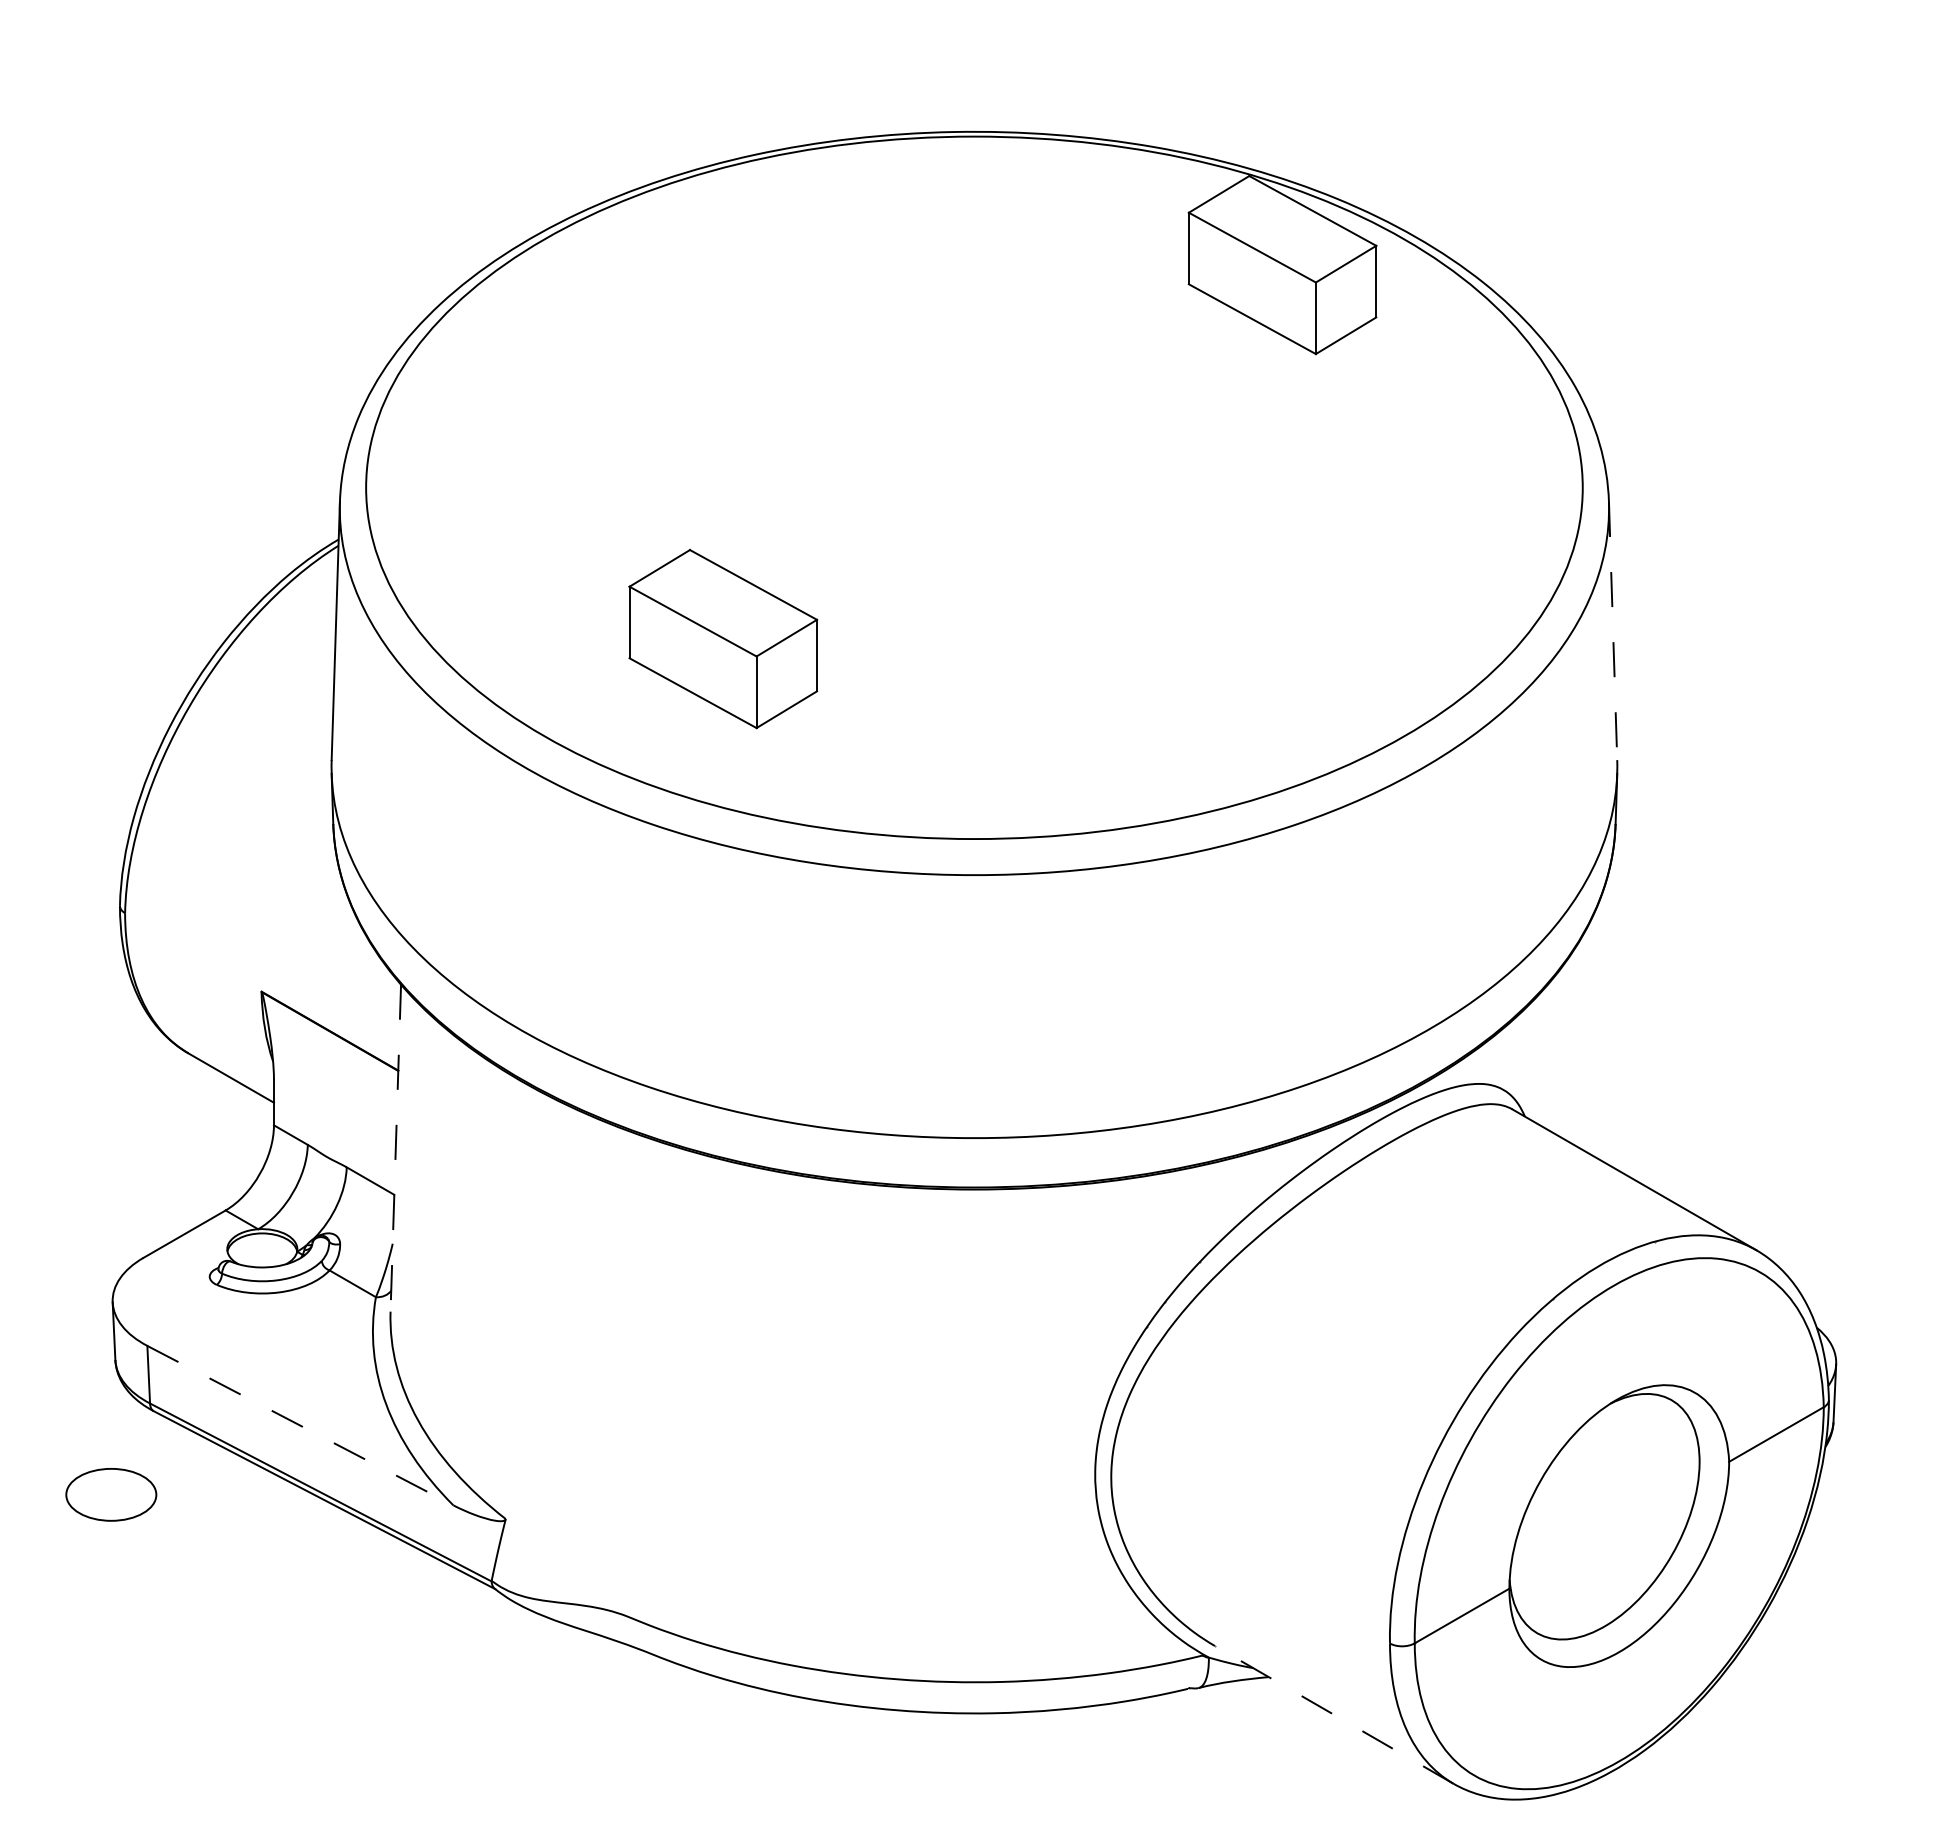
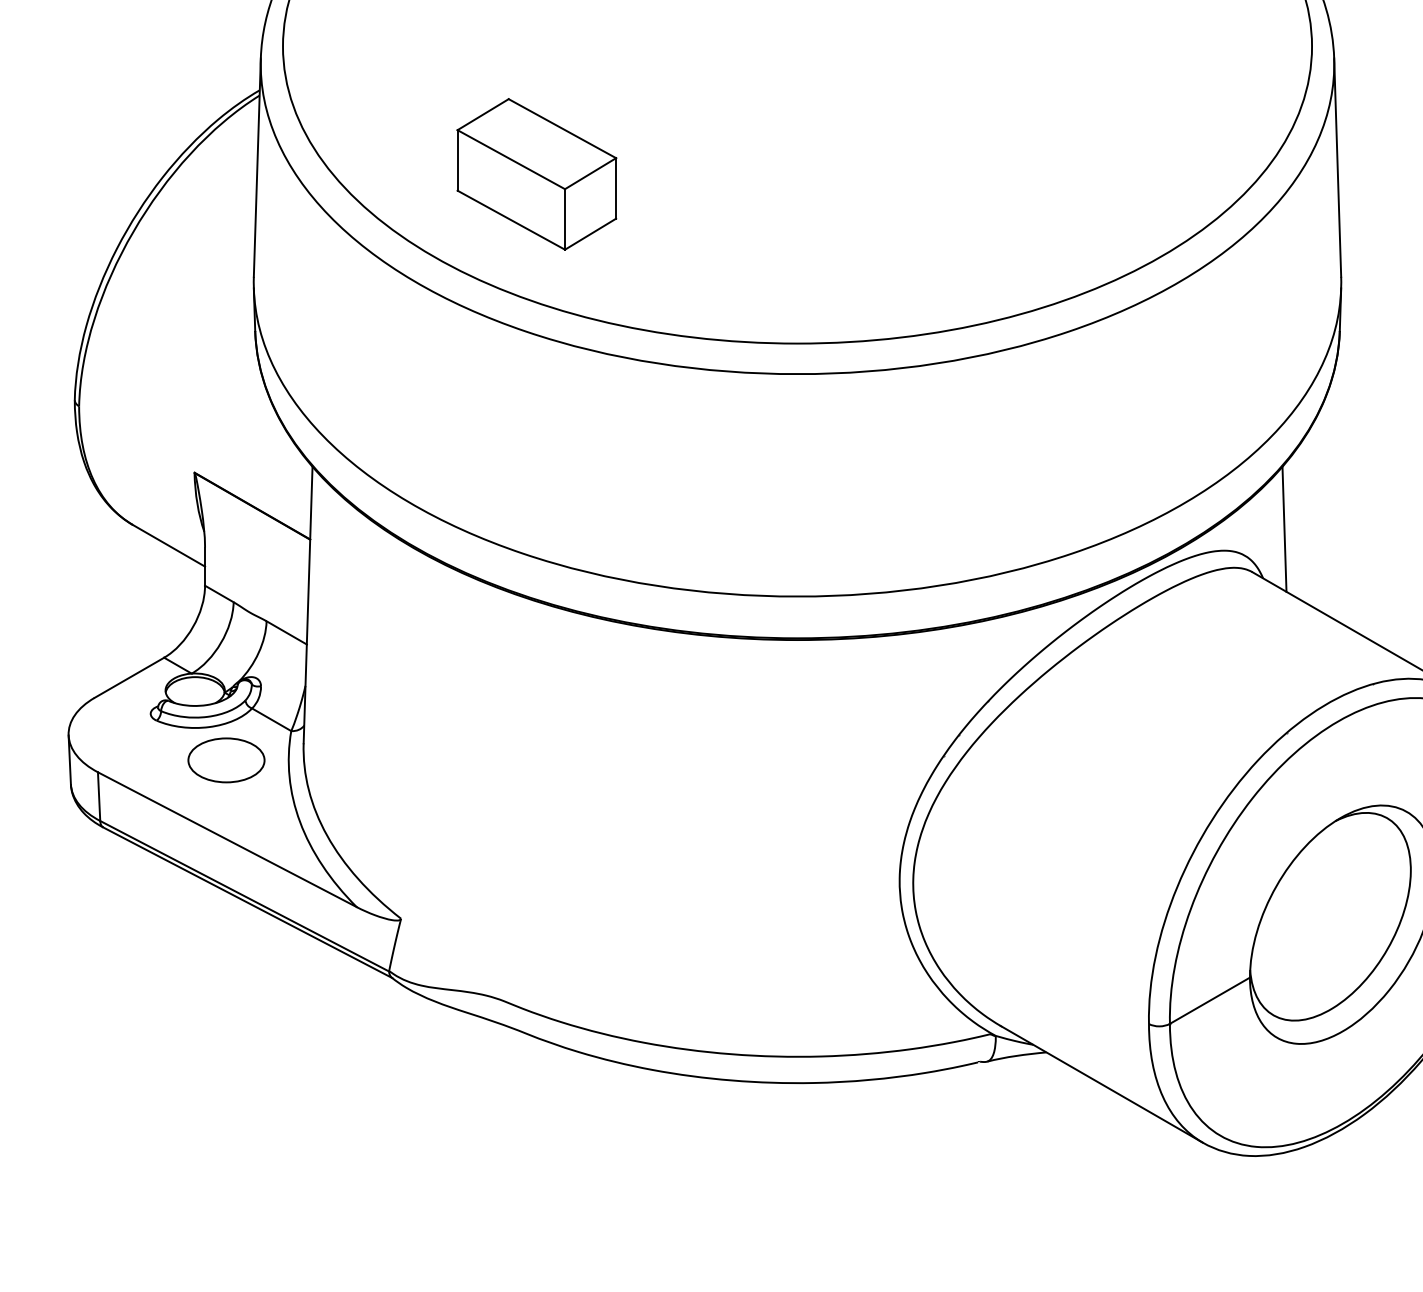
line: (1613, 631) -> (1338, 168), dashed -> solid
part: (723, 639) -> (537, 174), moved
line: (1549, 1058) -> (1283, 529), added
line: (395, 1148) -> (307, 605), dashed -> solid
line: (300, 1425) -> (227, 839), dashed -> solid
part: (111, 1494) -> (226, 760), moved
line: (1334, 1714) -> (1102, 1084), dashed -> solid

